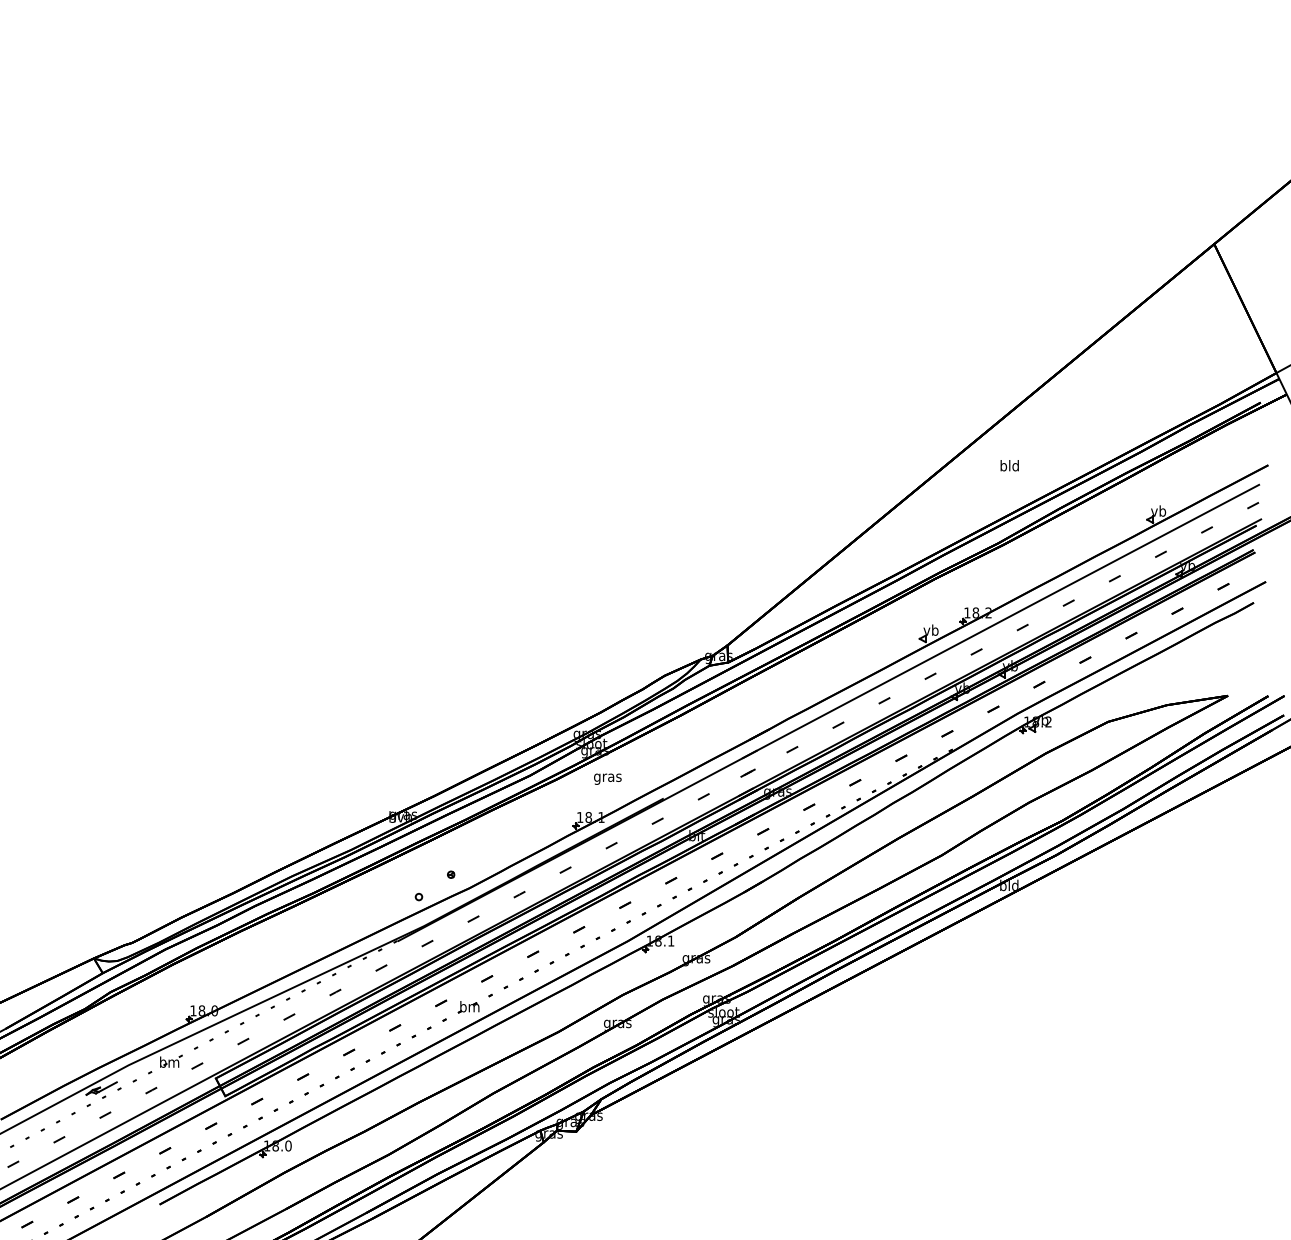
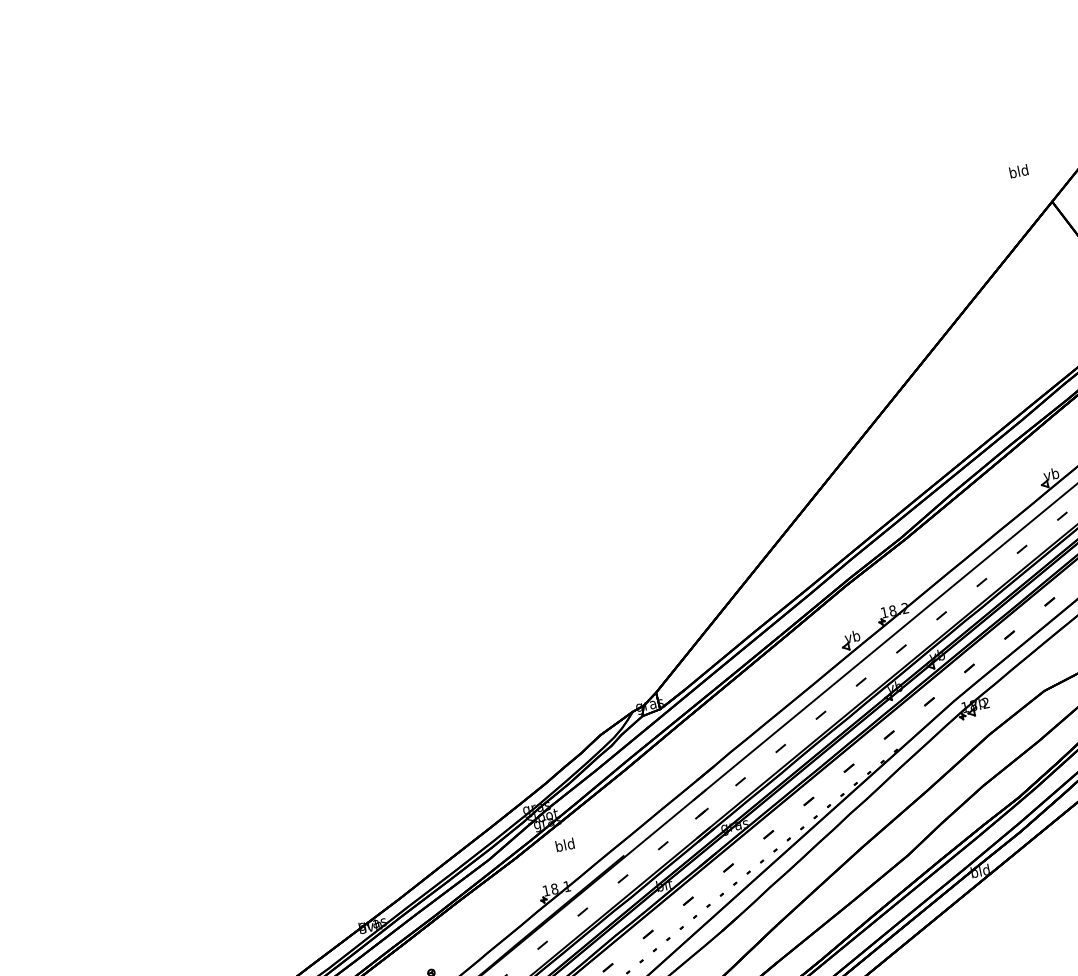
text: (1009, 465) -> (1018, 171), moved
text: (607, 777) -> (565, 846), gras -> bld

